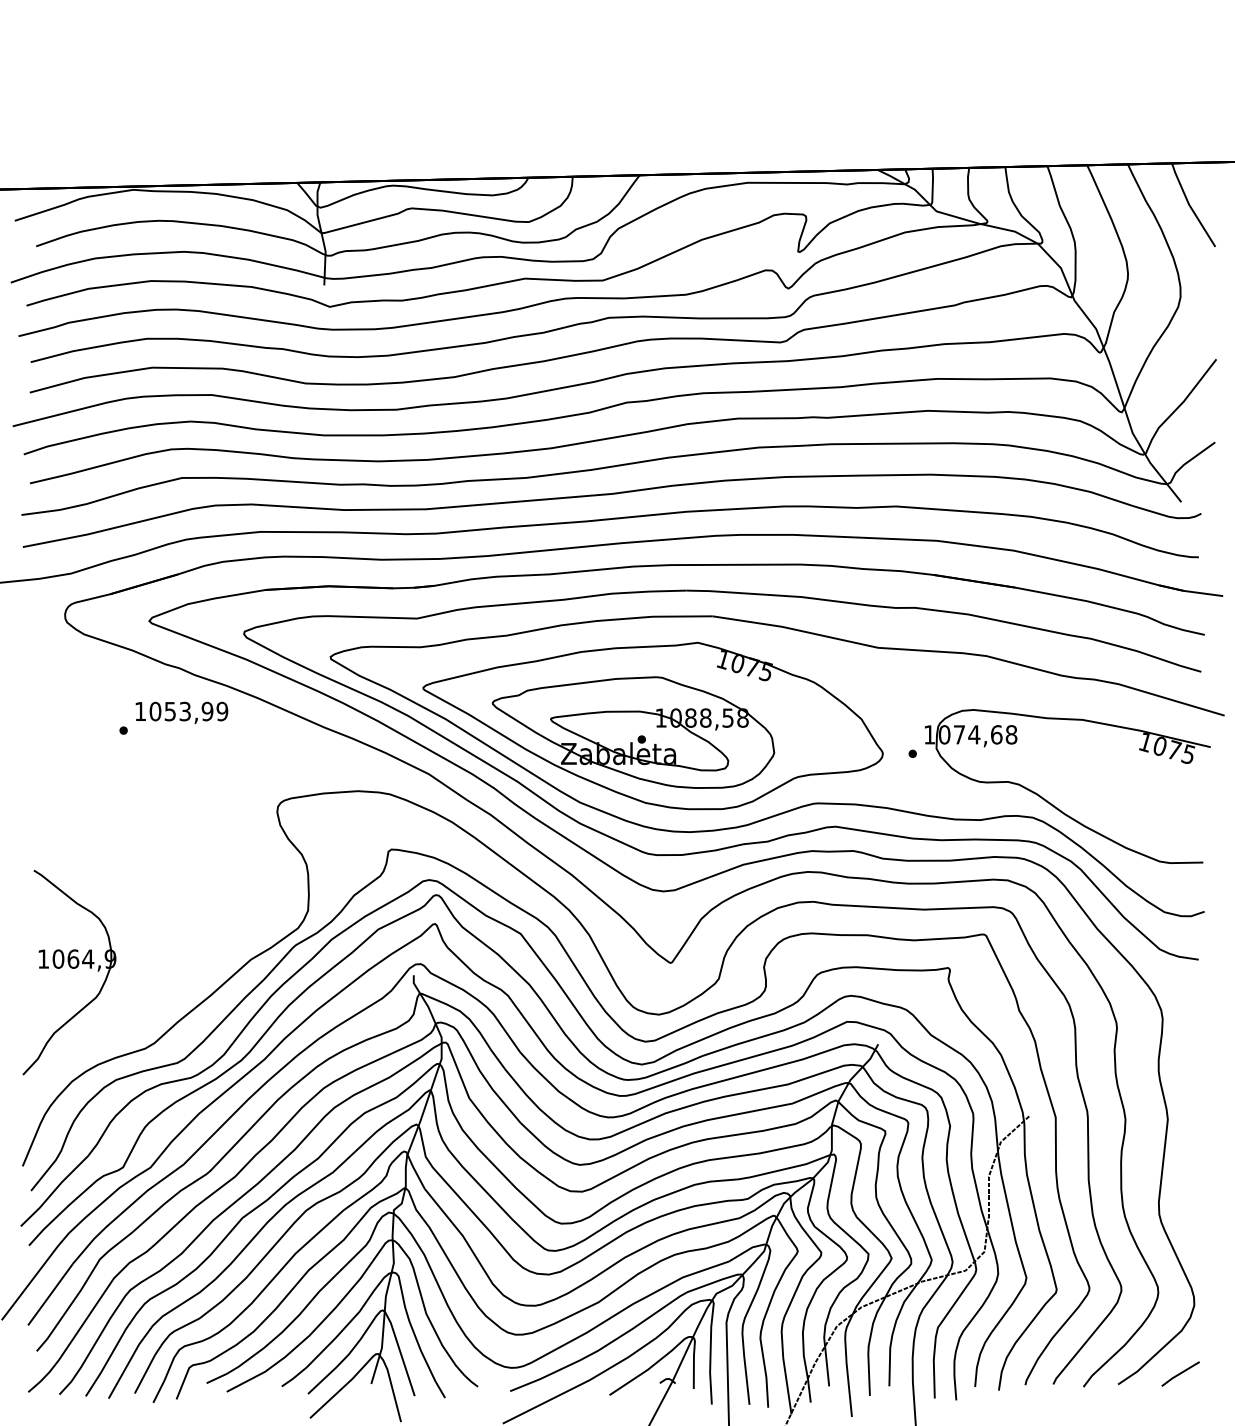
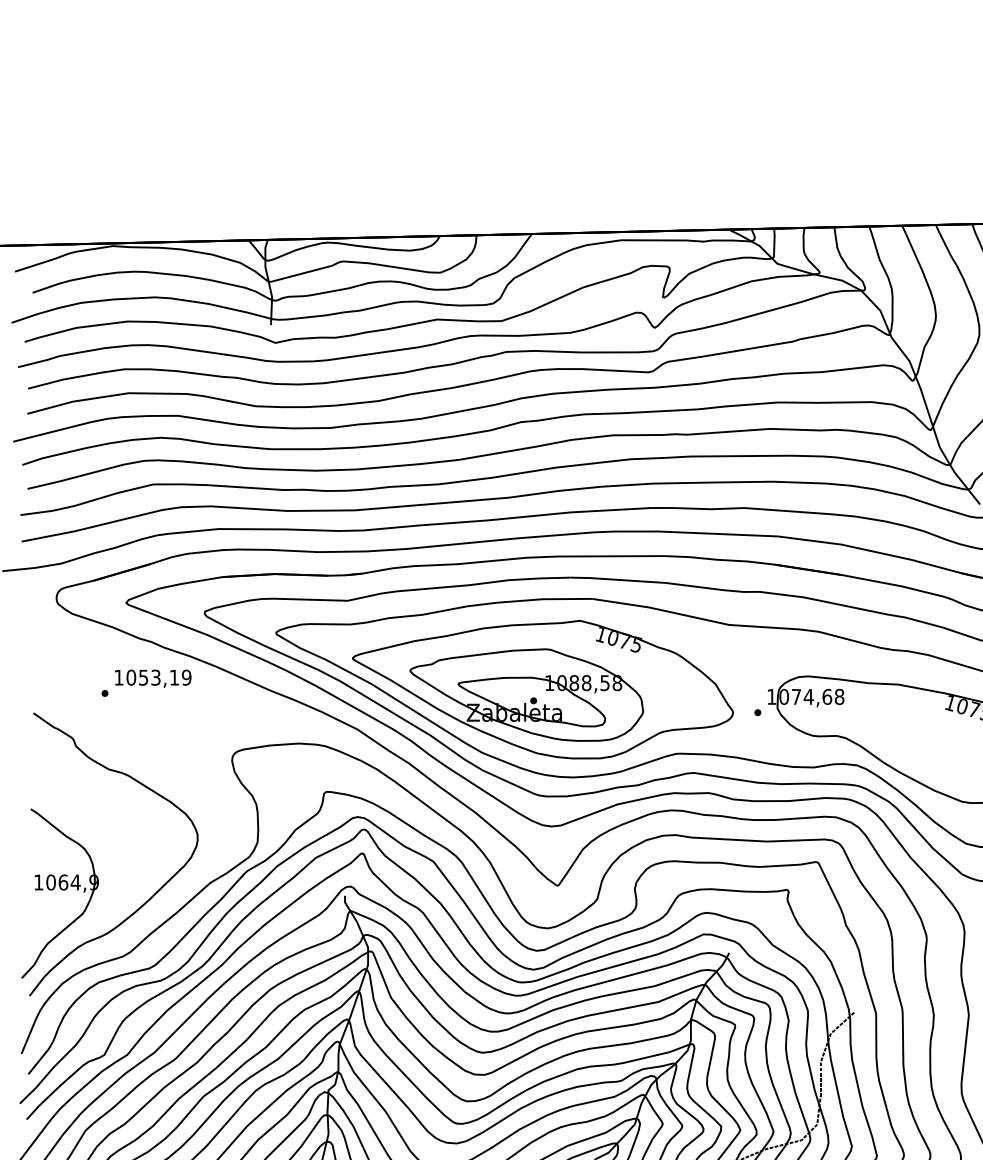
text: (207, 711) -> (174, 677), 1053,99 -> 1053,19
curve: (182, 973) -> (153, 894), added

